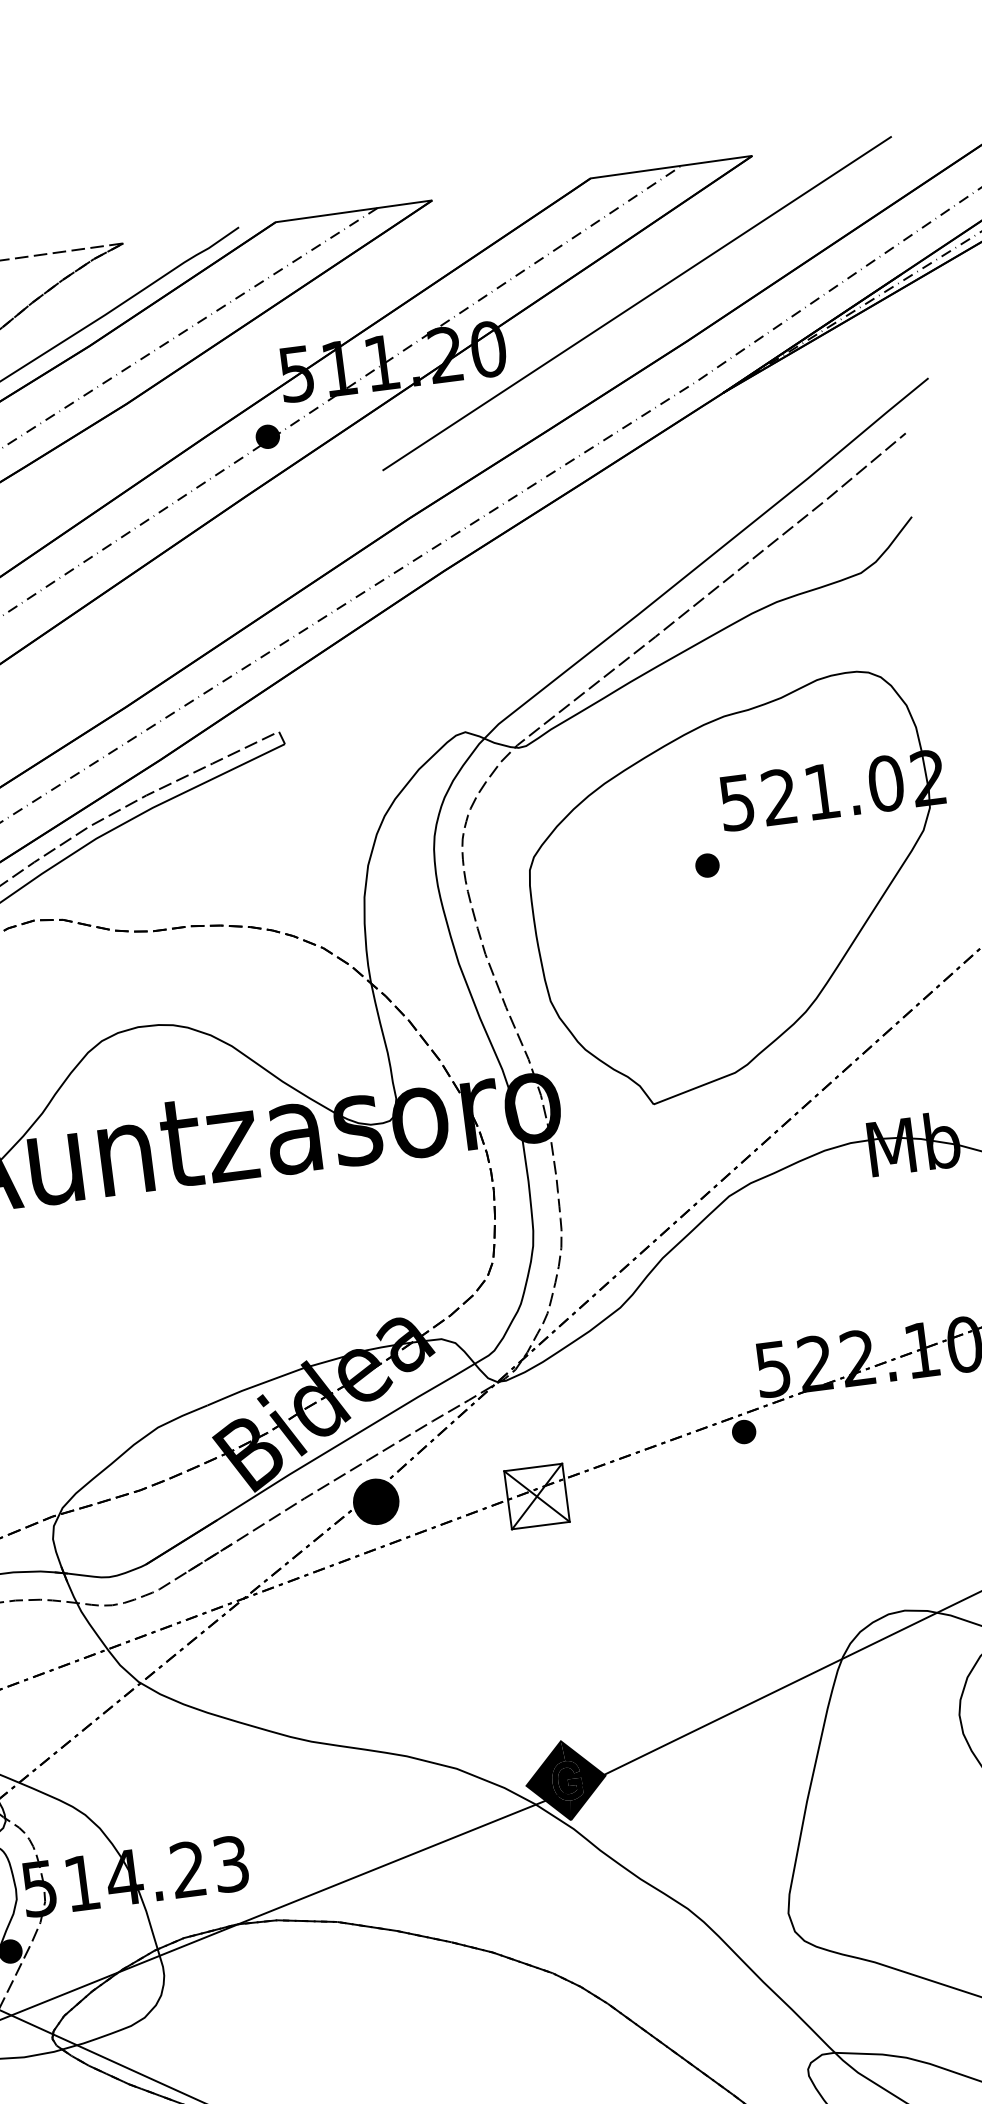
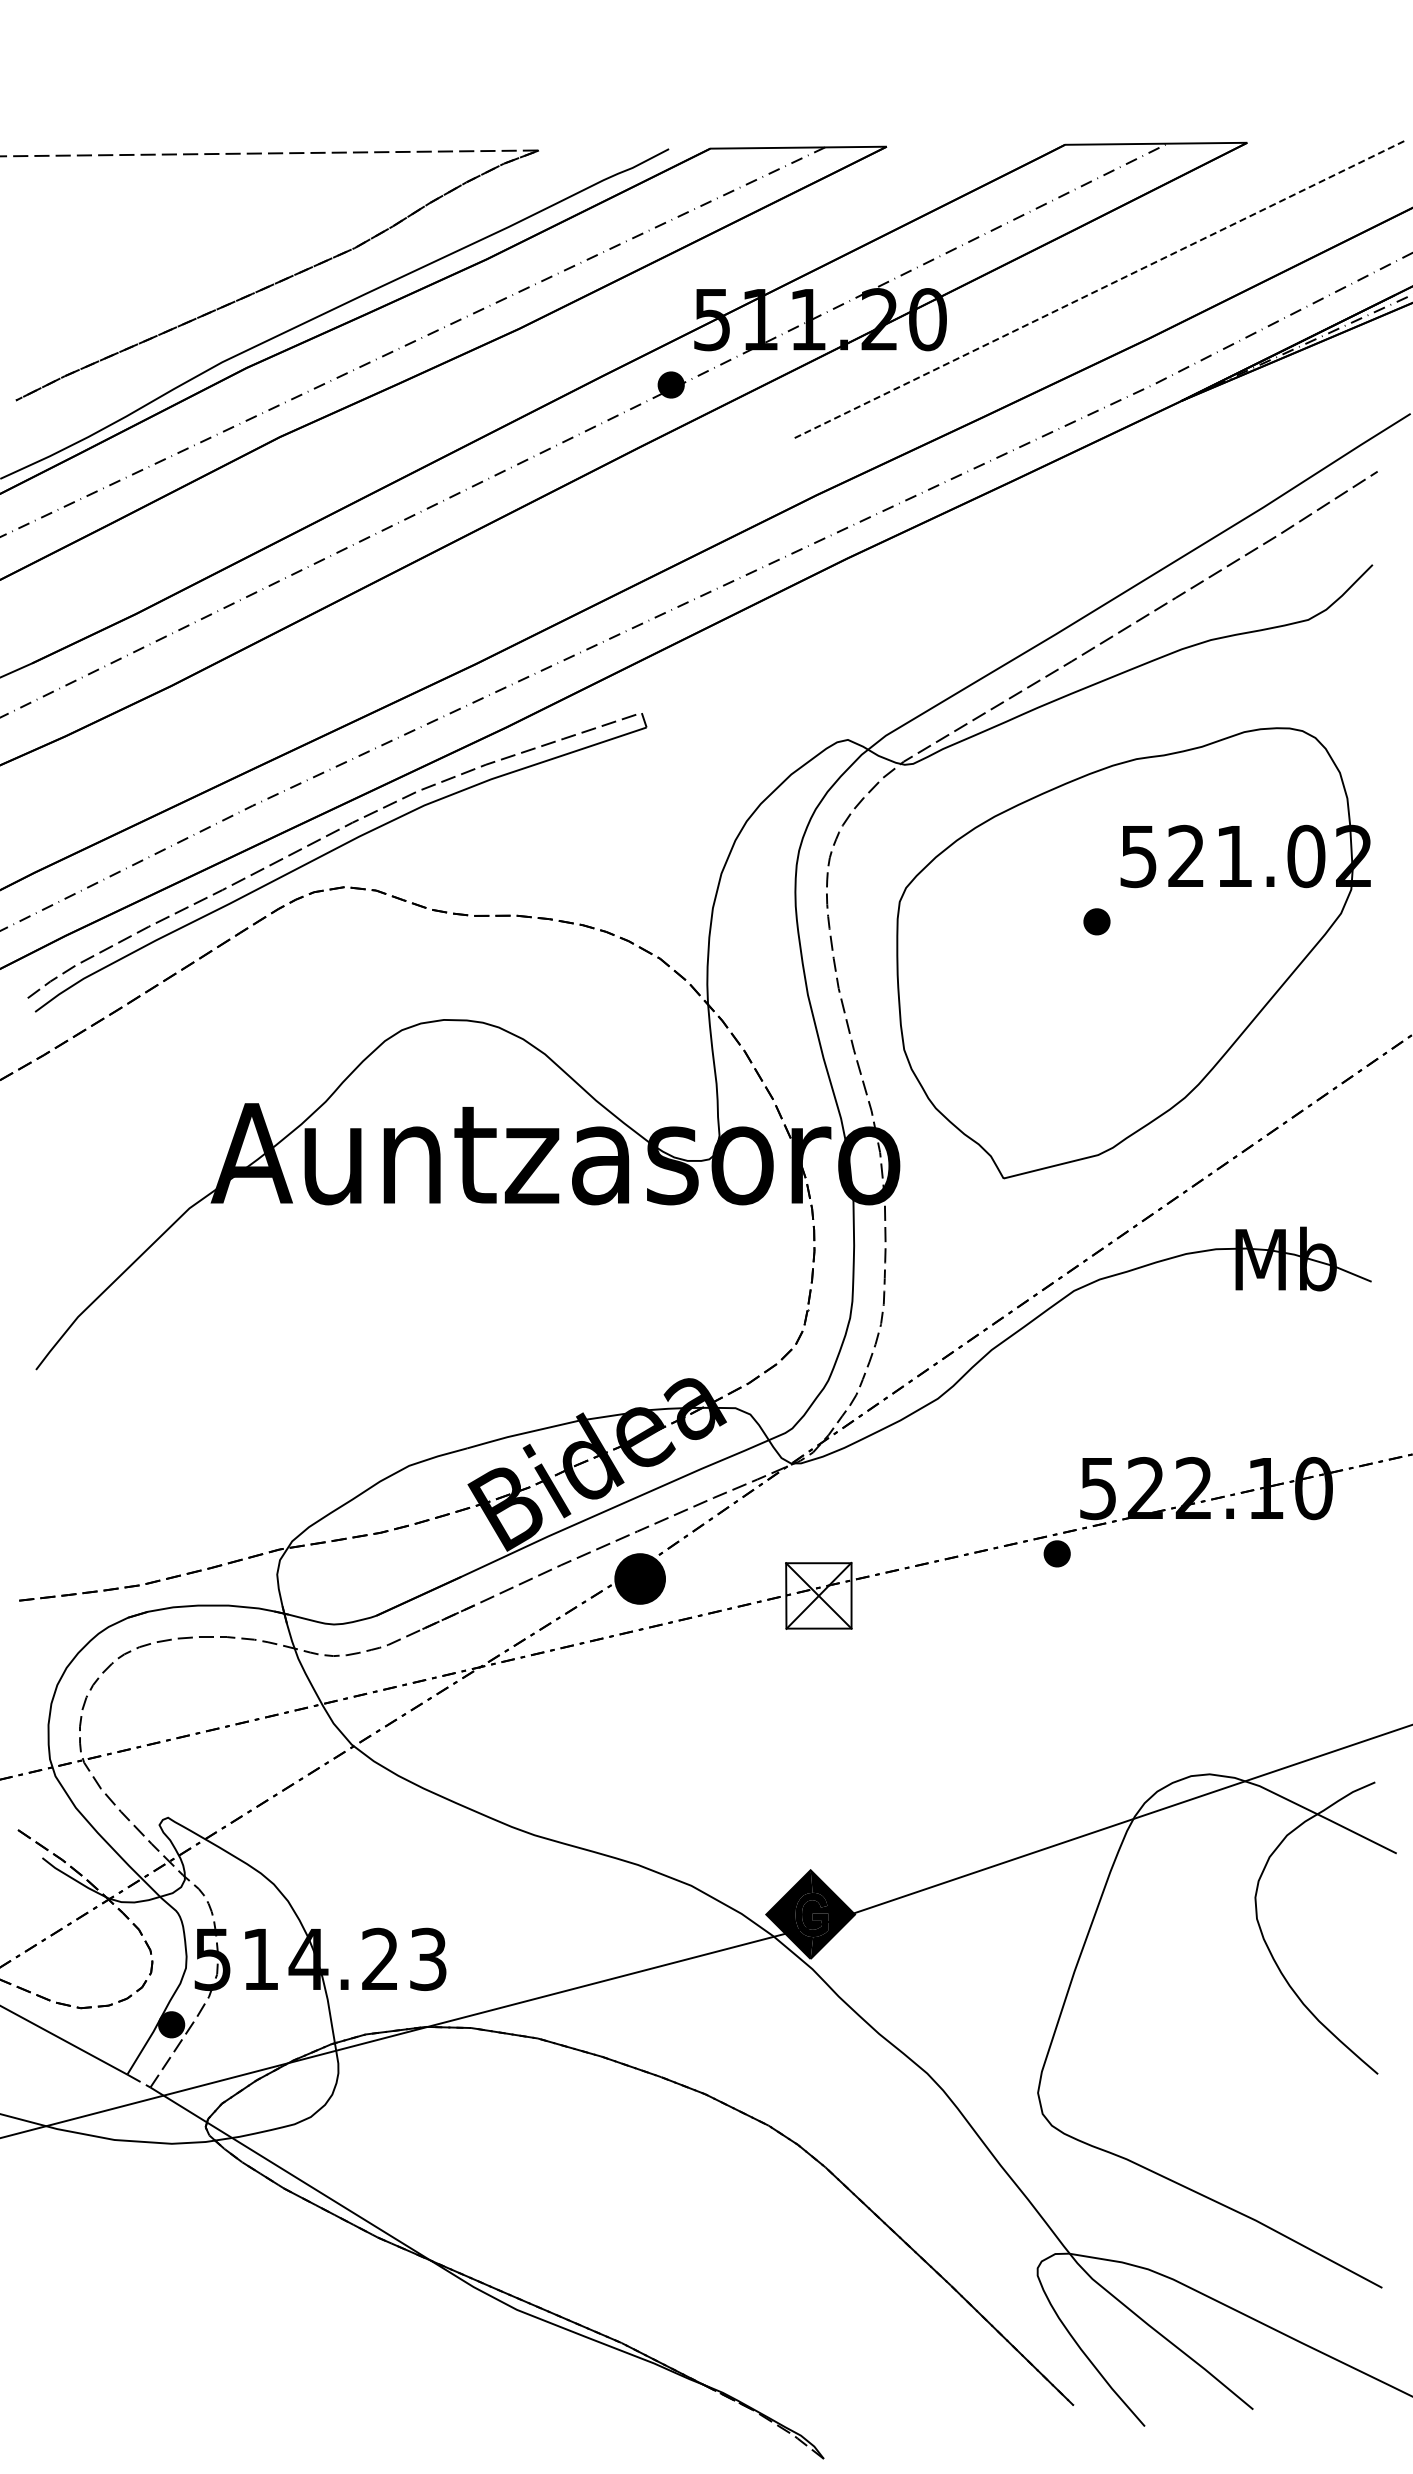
line: (636, 303) -> (1098, 289), solid -> dashed

